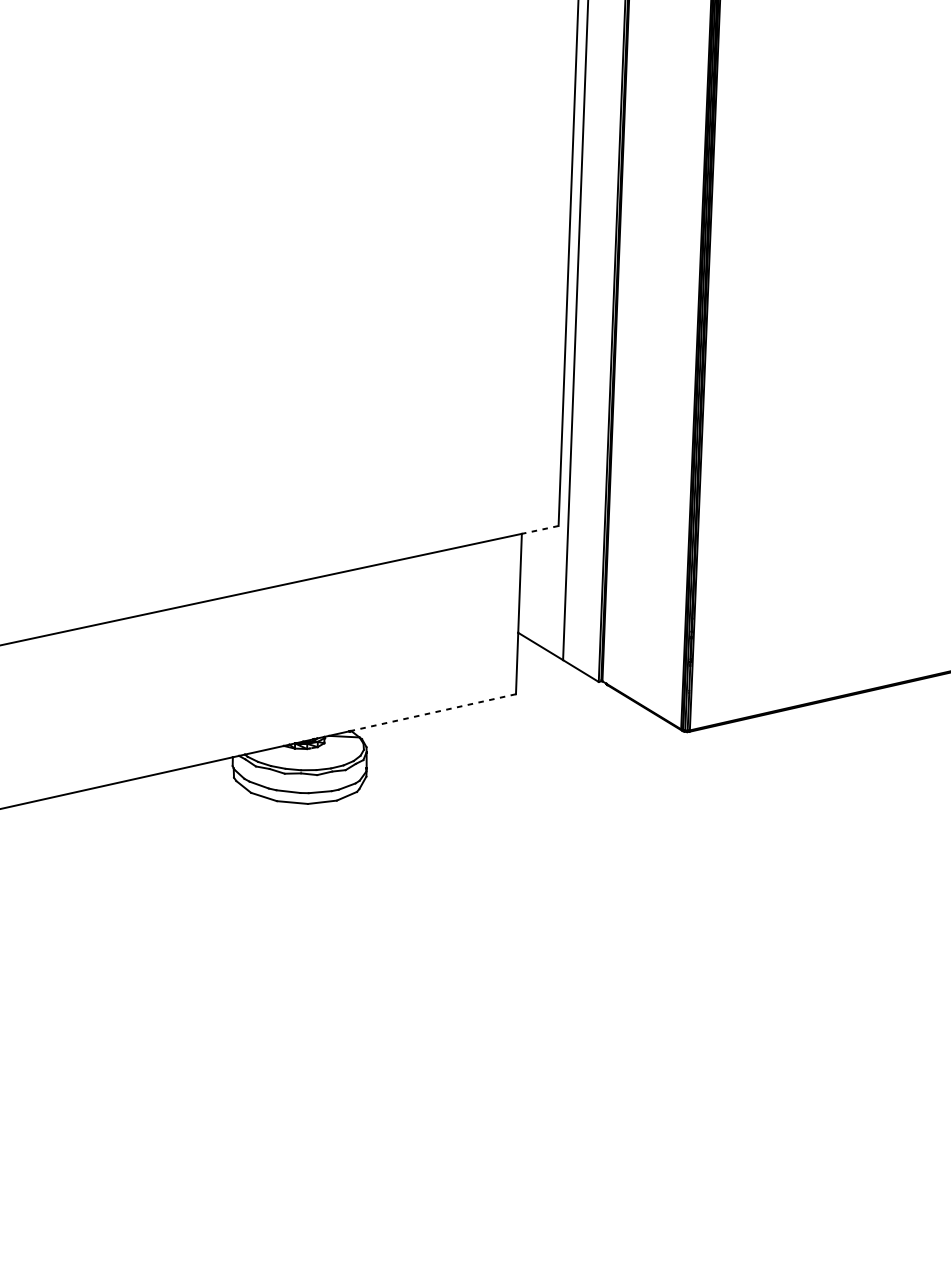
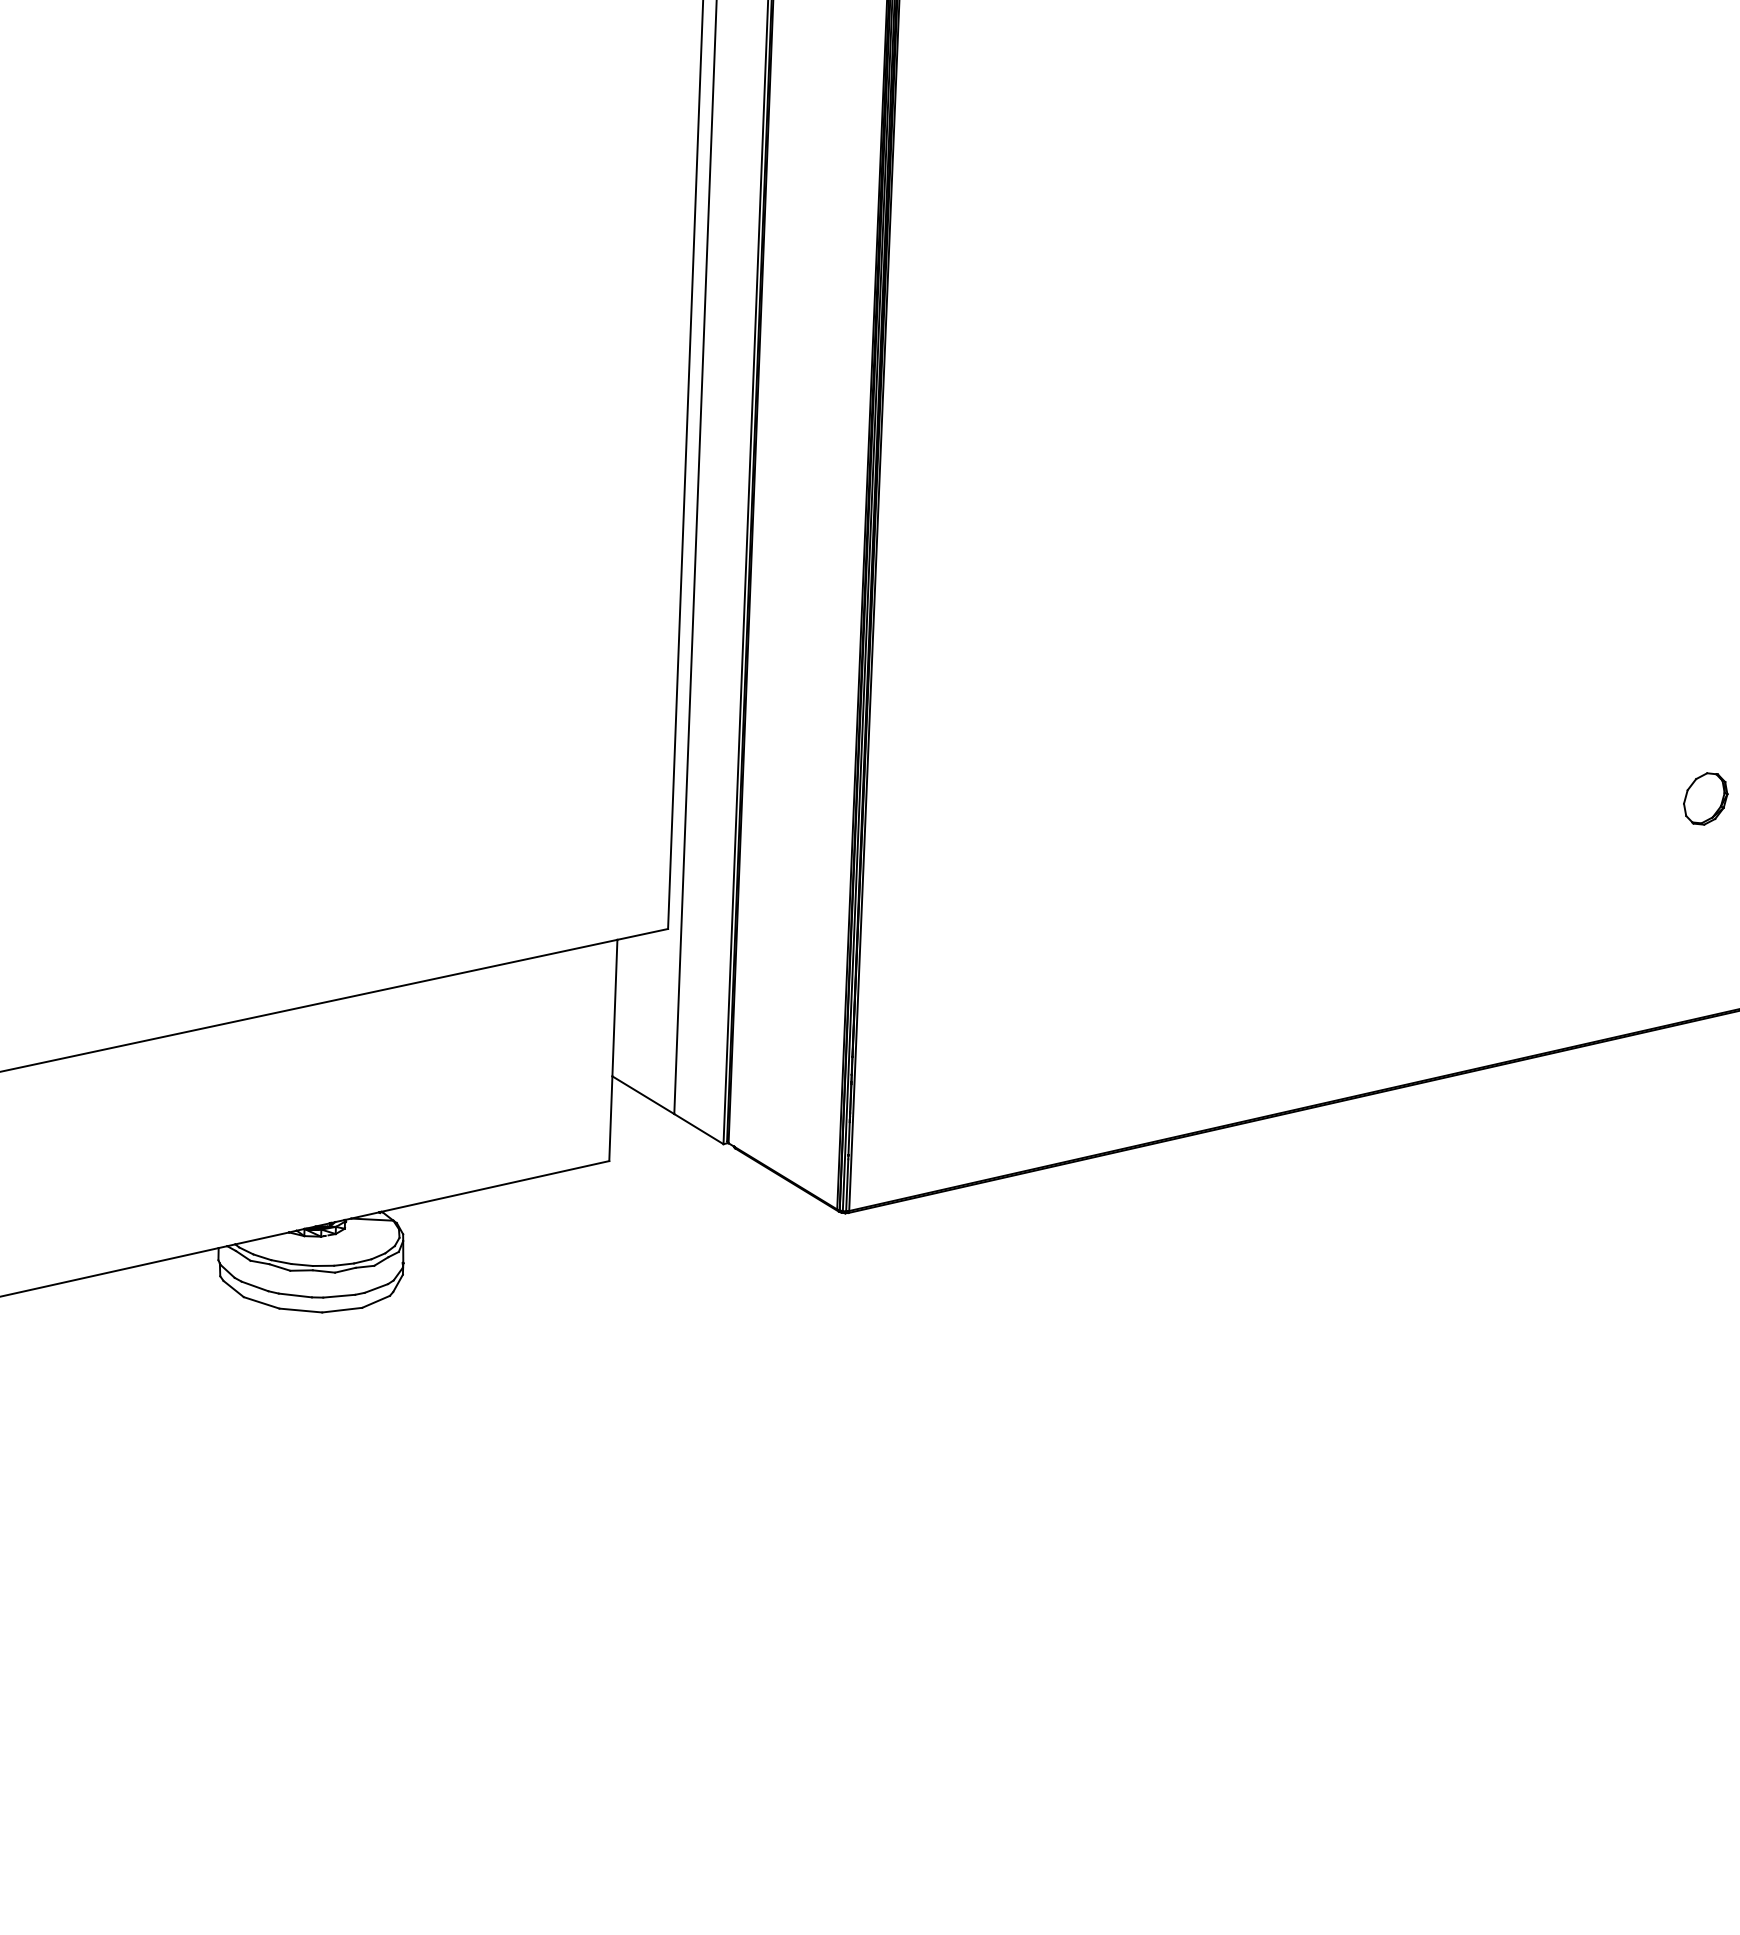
line: (540, 529) -> (642, 934), dashed -> solid
line: (433, 712) -> (495, 1186), dashed -> solid

